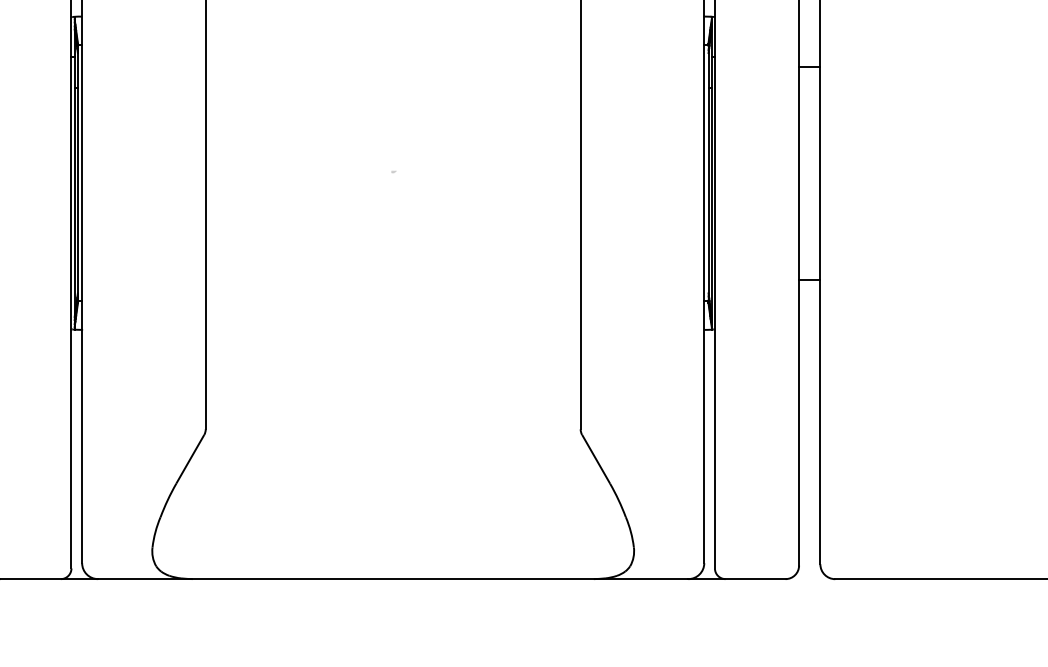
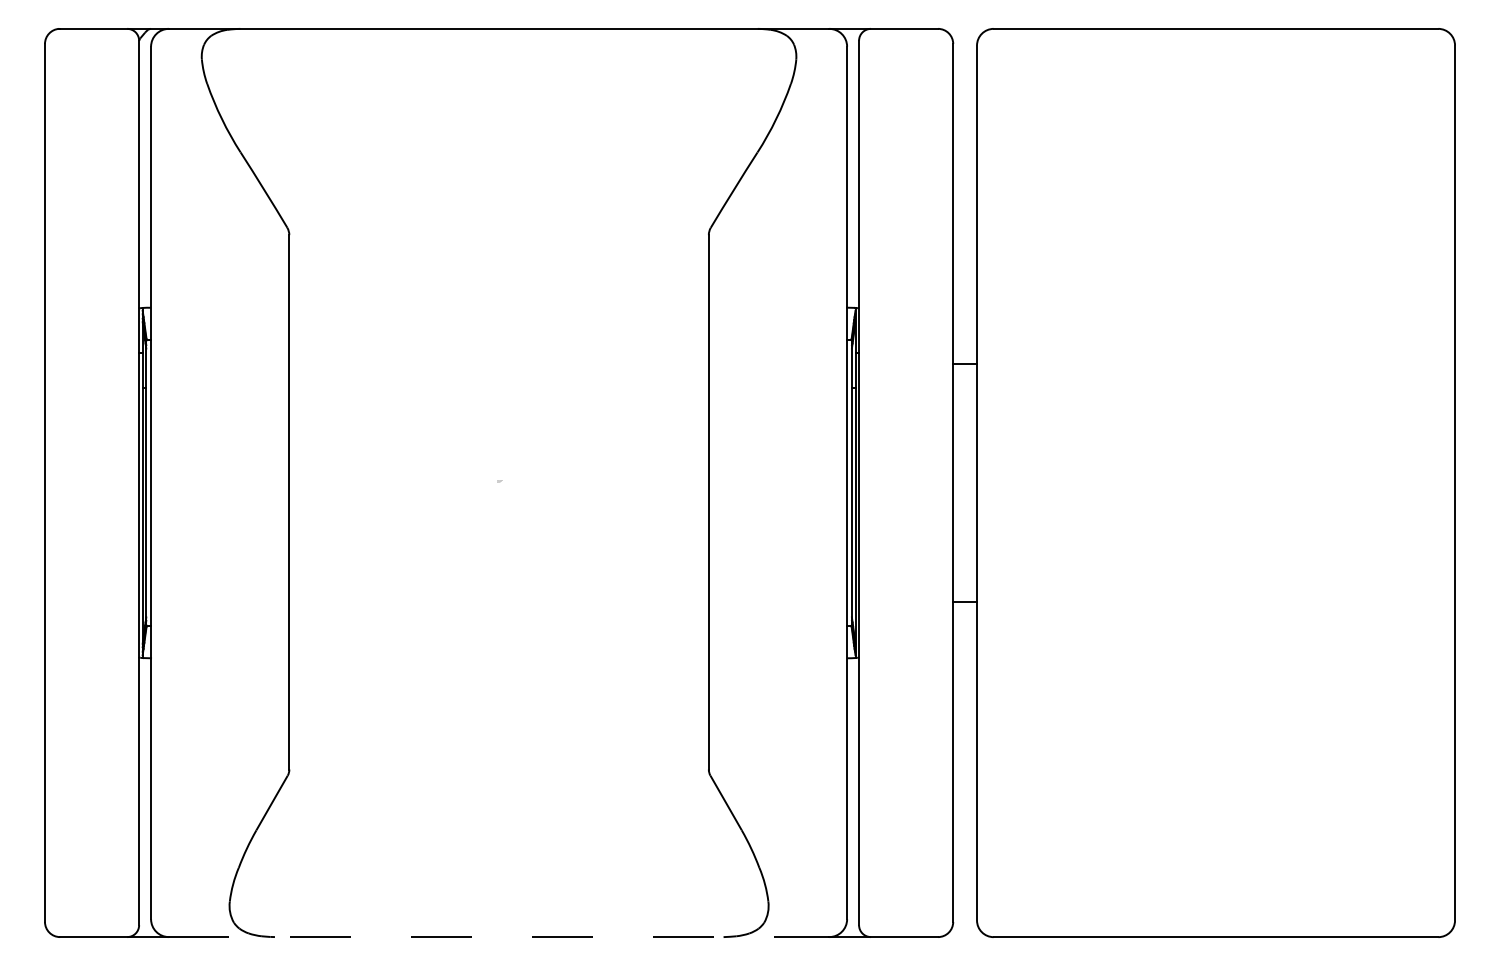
line: (393, 579) -> (499, 937), solid -> dashed

